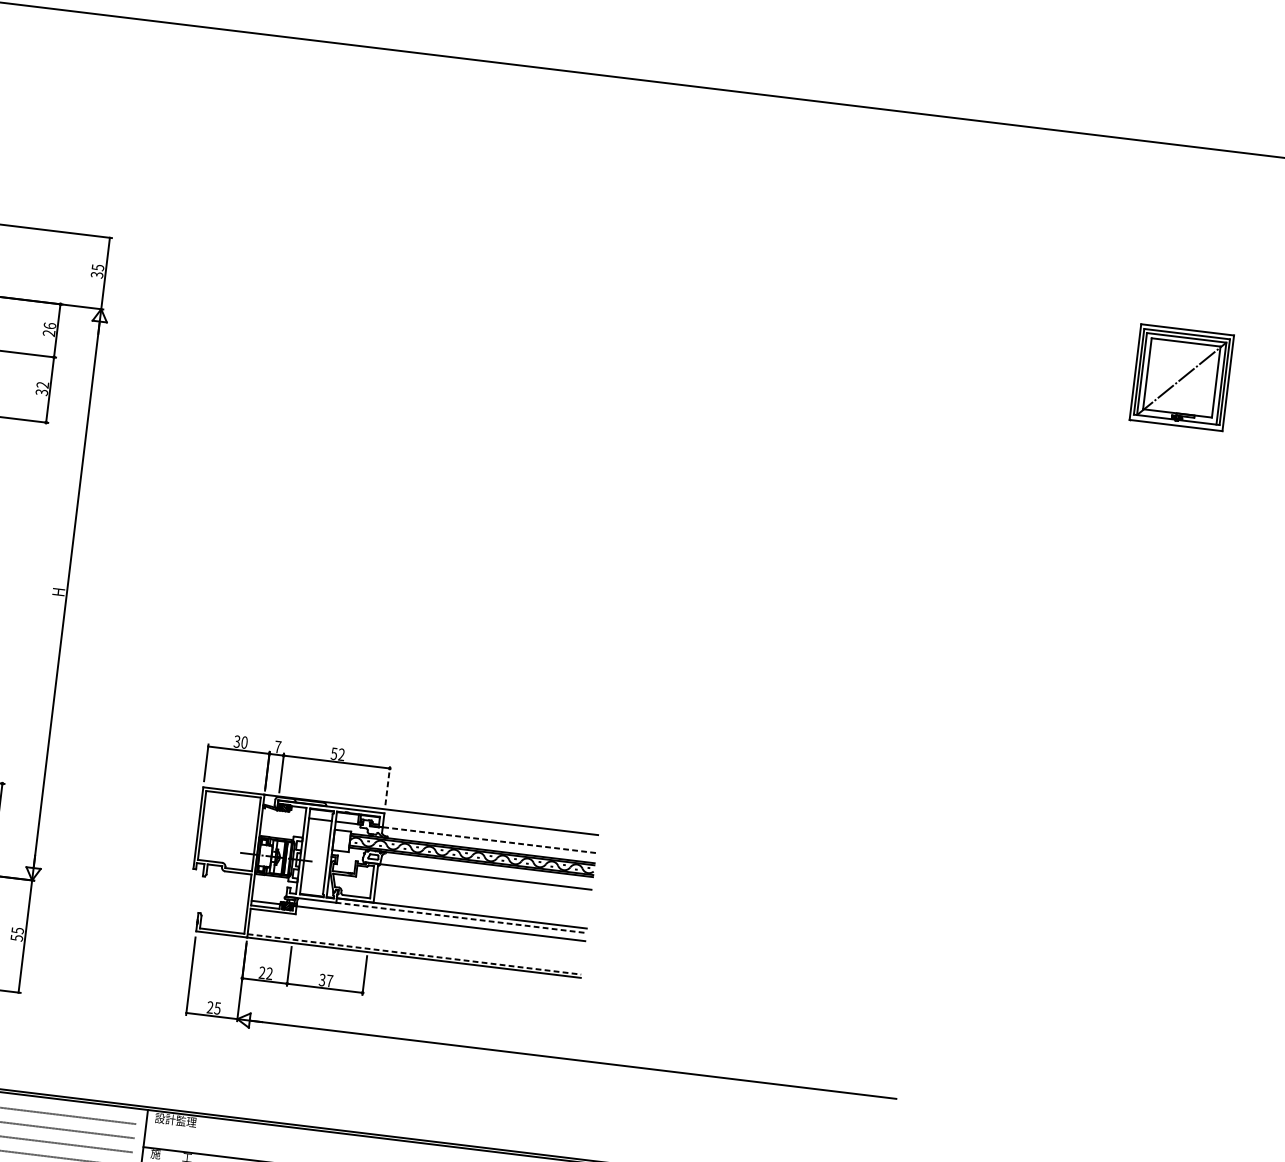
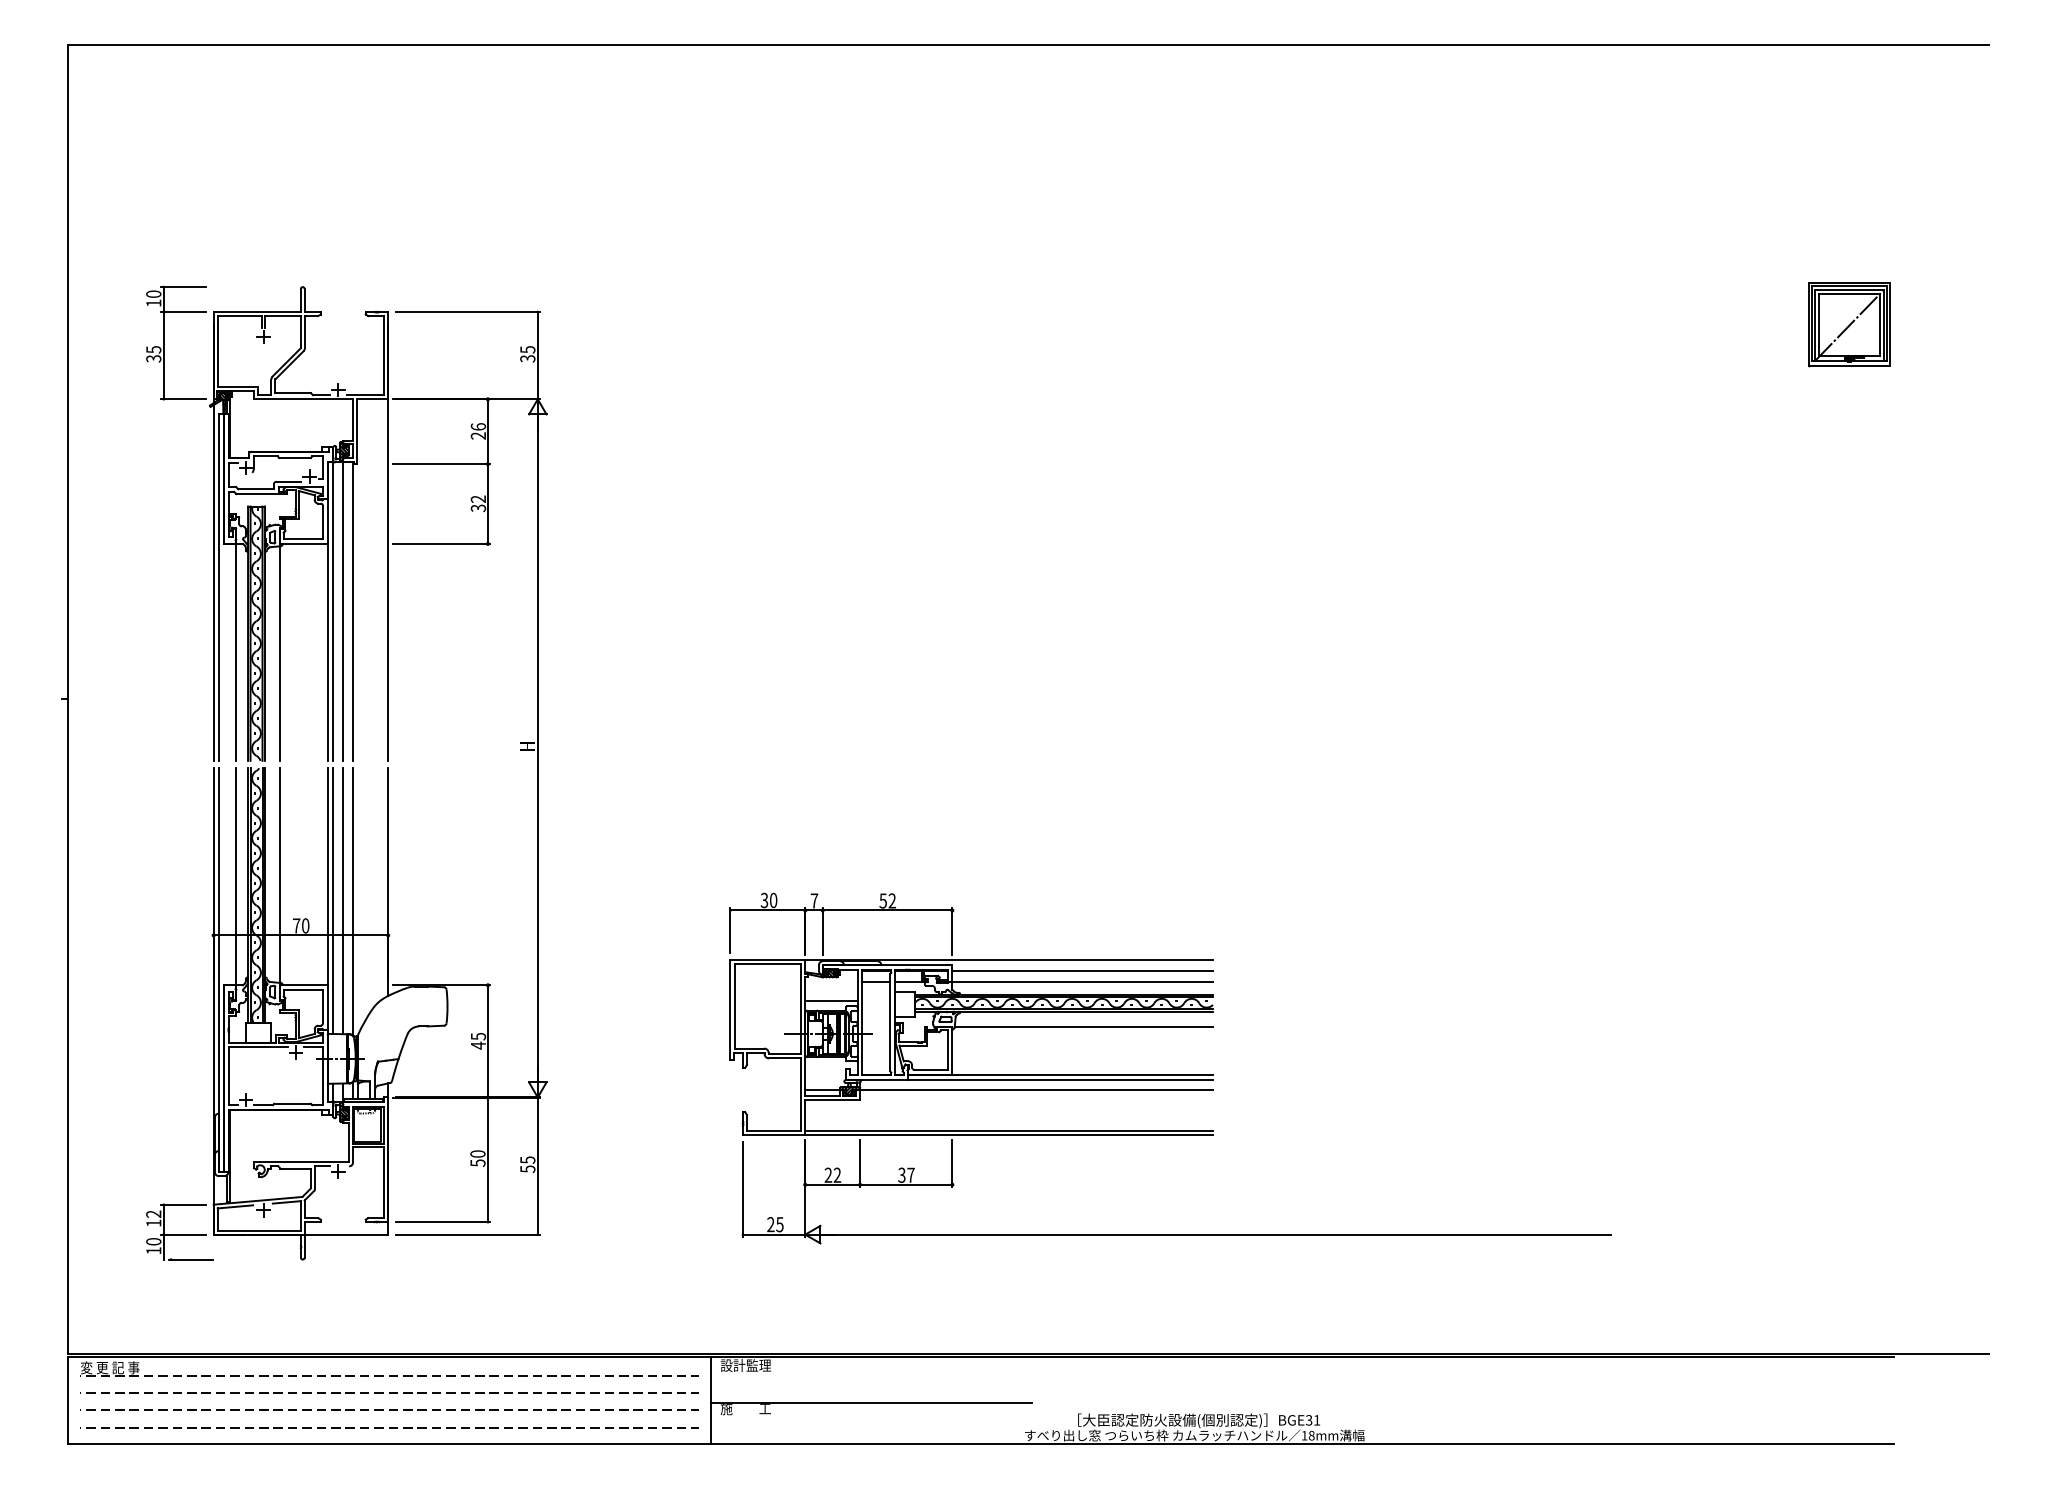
part: (1181, 377) -> (1849, 324), size x0.71
line: (387, 785) -> (952, 931), dashed -> solid
line: (282, 830) -> (831, 1000), added
line: (490, 830) -> (1082, 970), added
line: (482, 839) -> (1074, 982), dashed -> solid
line: (461, 918) -> (1060, 1080), dashed -> solid
line: (414, 954) -> (1009, 1130), dashed -> solid

